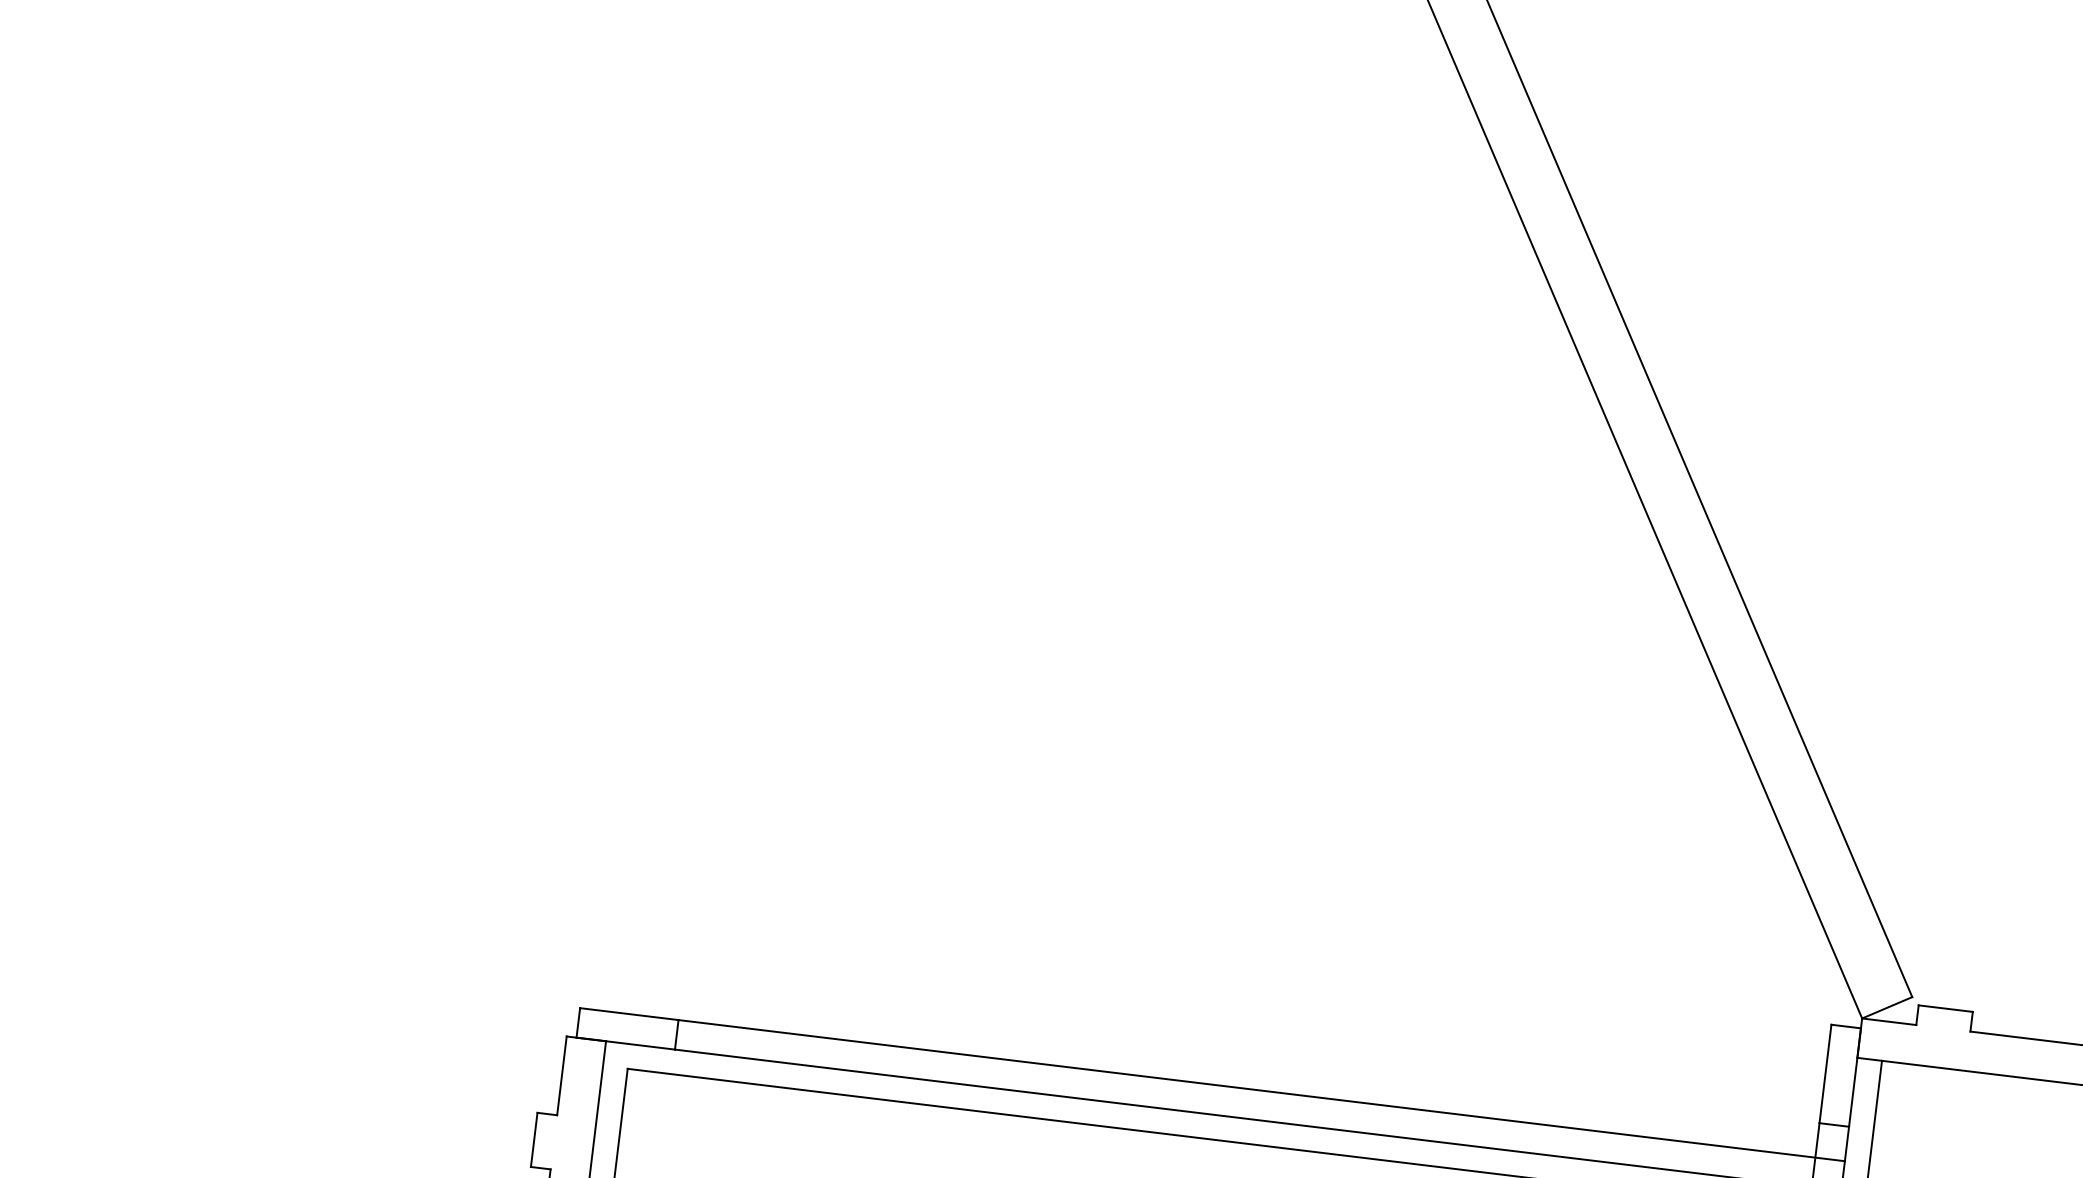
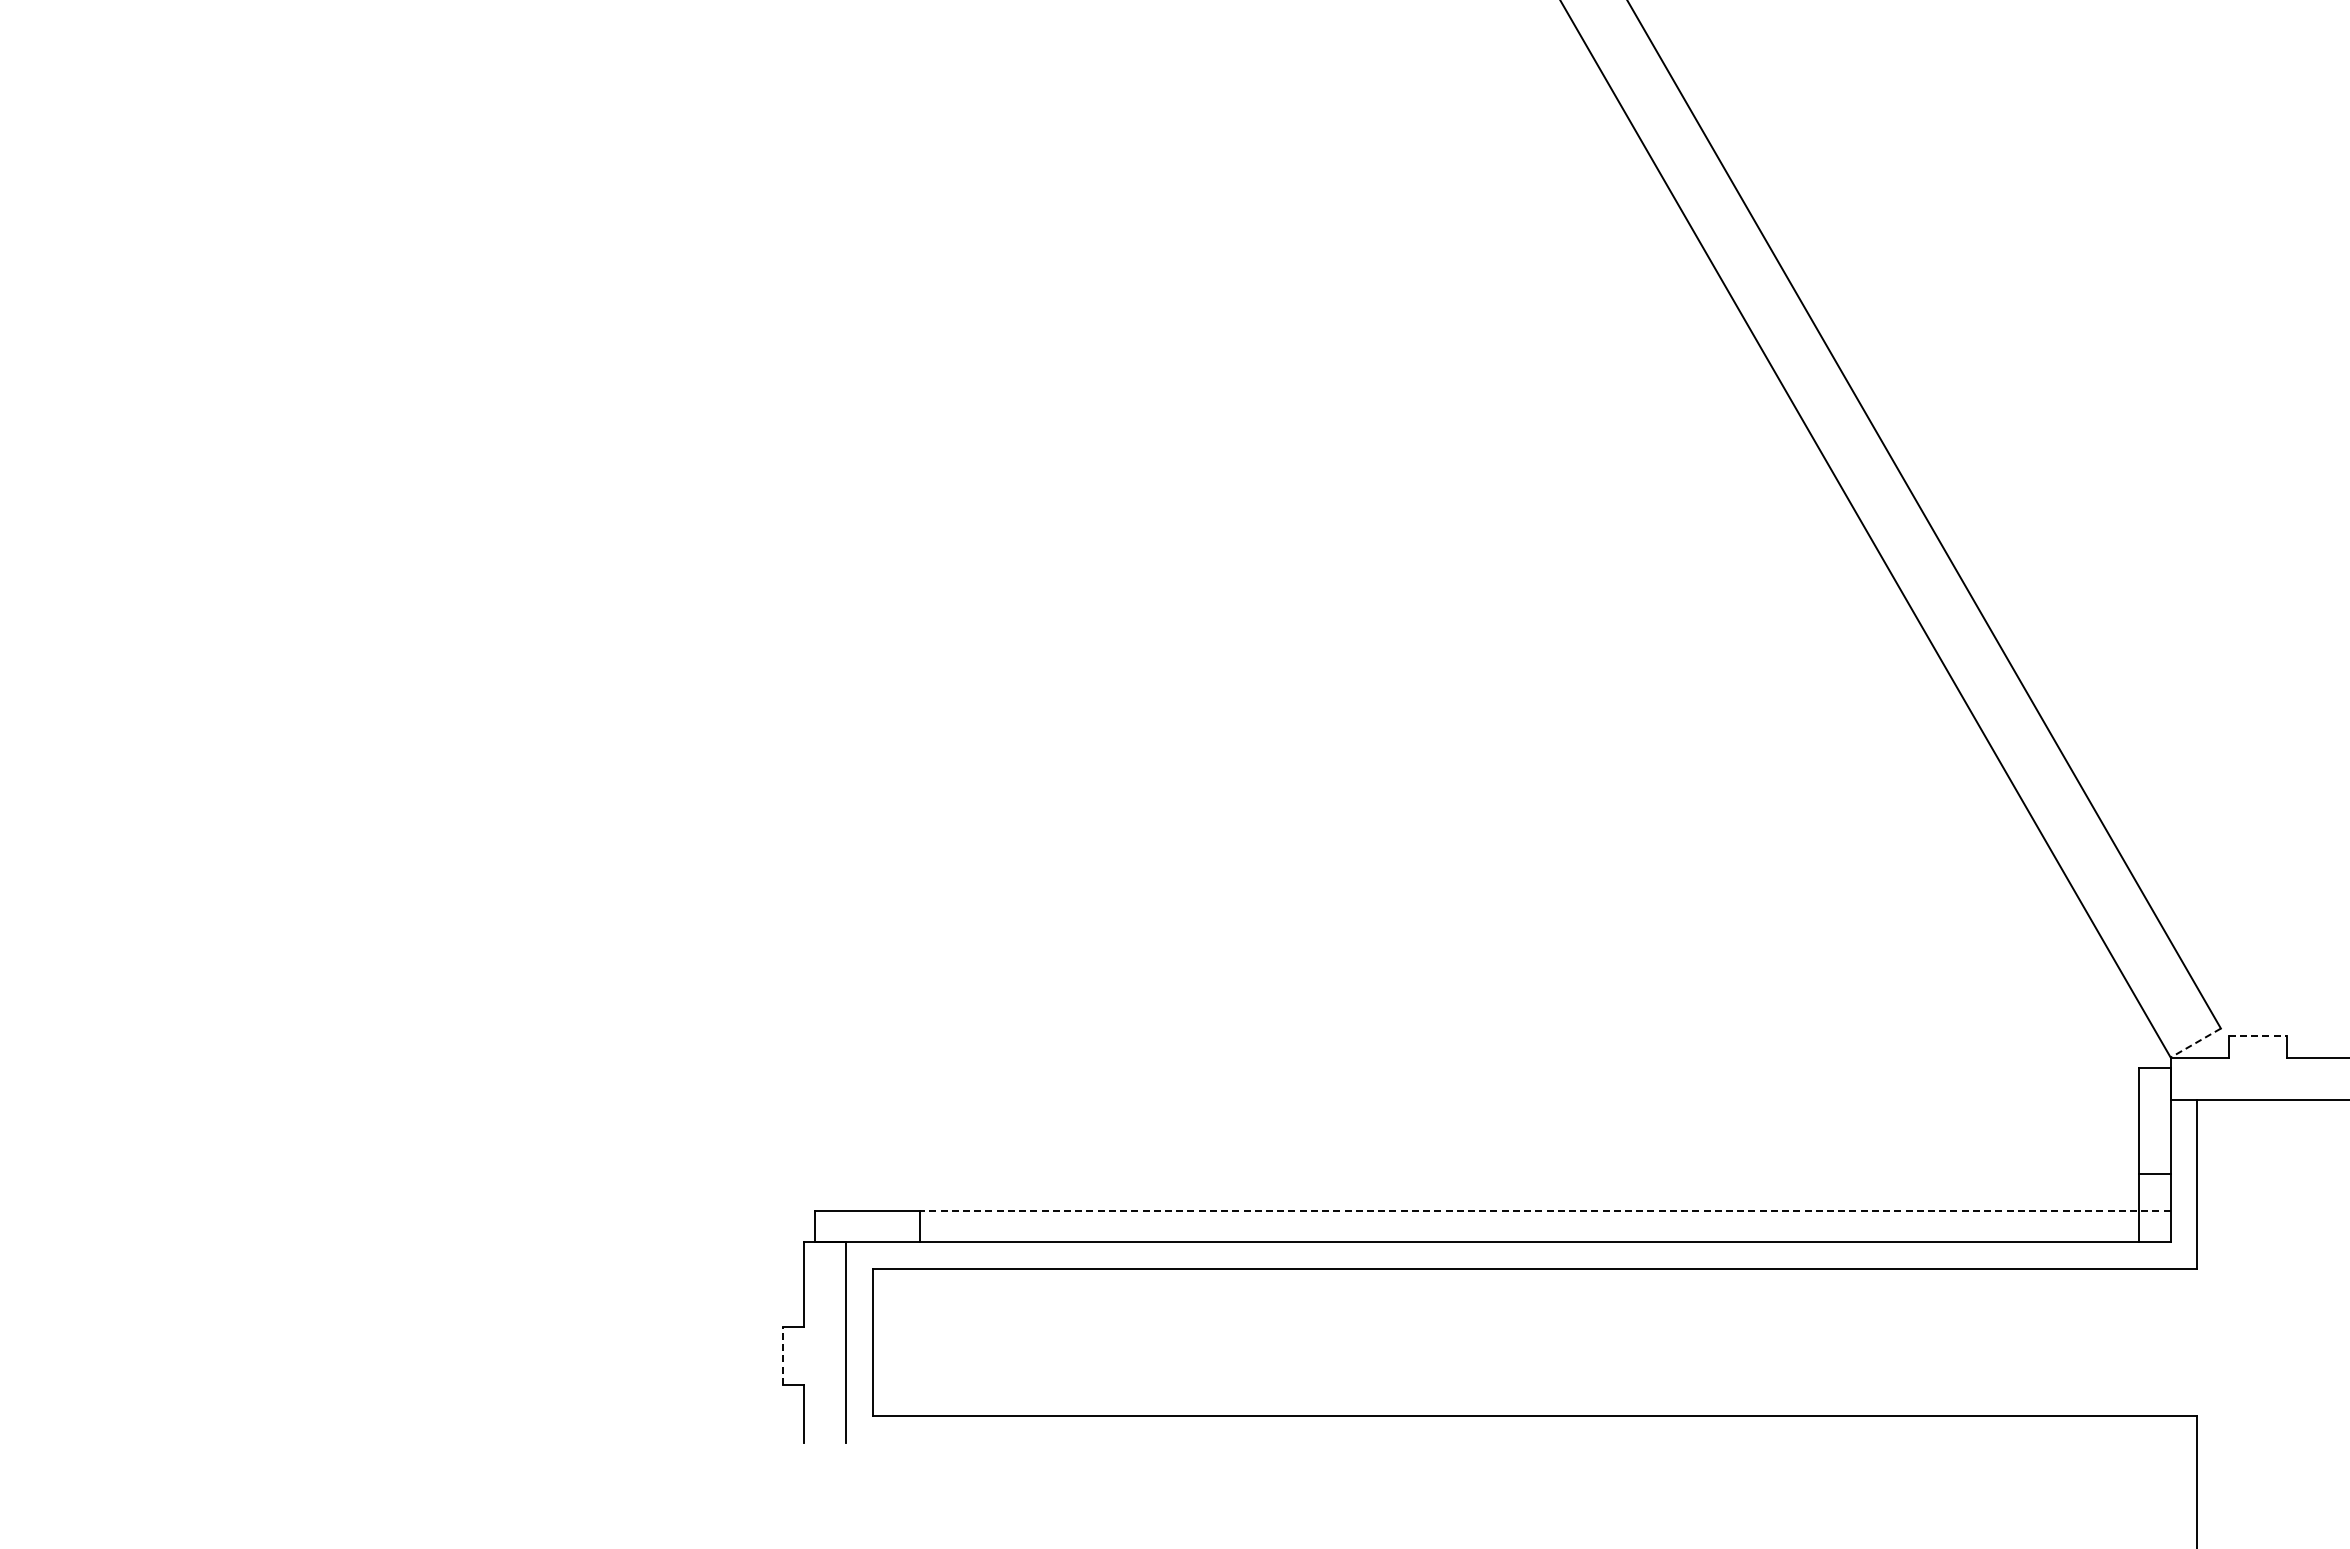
line: (1886, 1008) -> (2195, 1043), solid -> dashed
line: (1946, 1008) -> (2258, 1036), solid -> dashed
line: (1260, 1090) -> (1544, 1210), solid -> dashed
line: (533, 1139) -> (782, 1355), solid -> dashed

